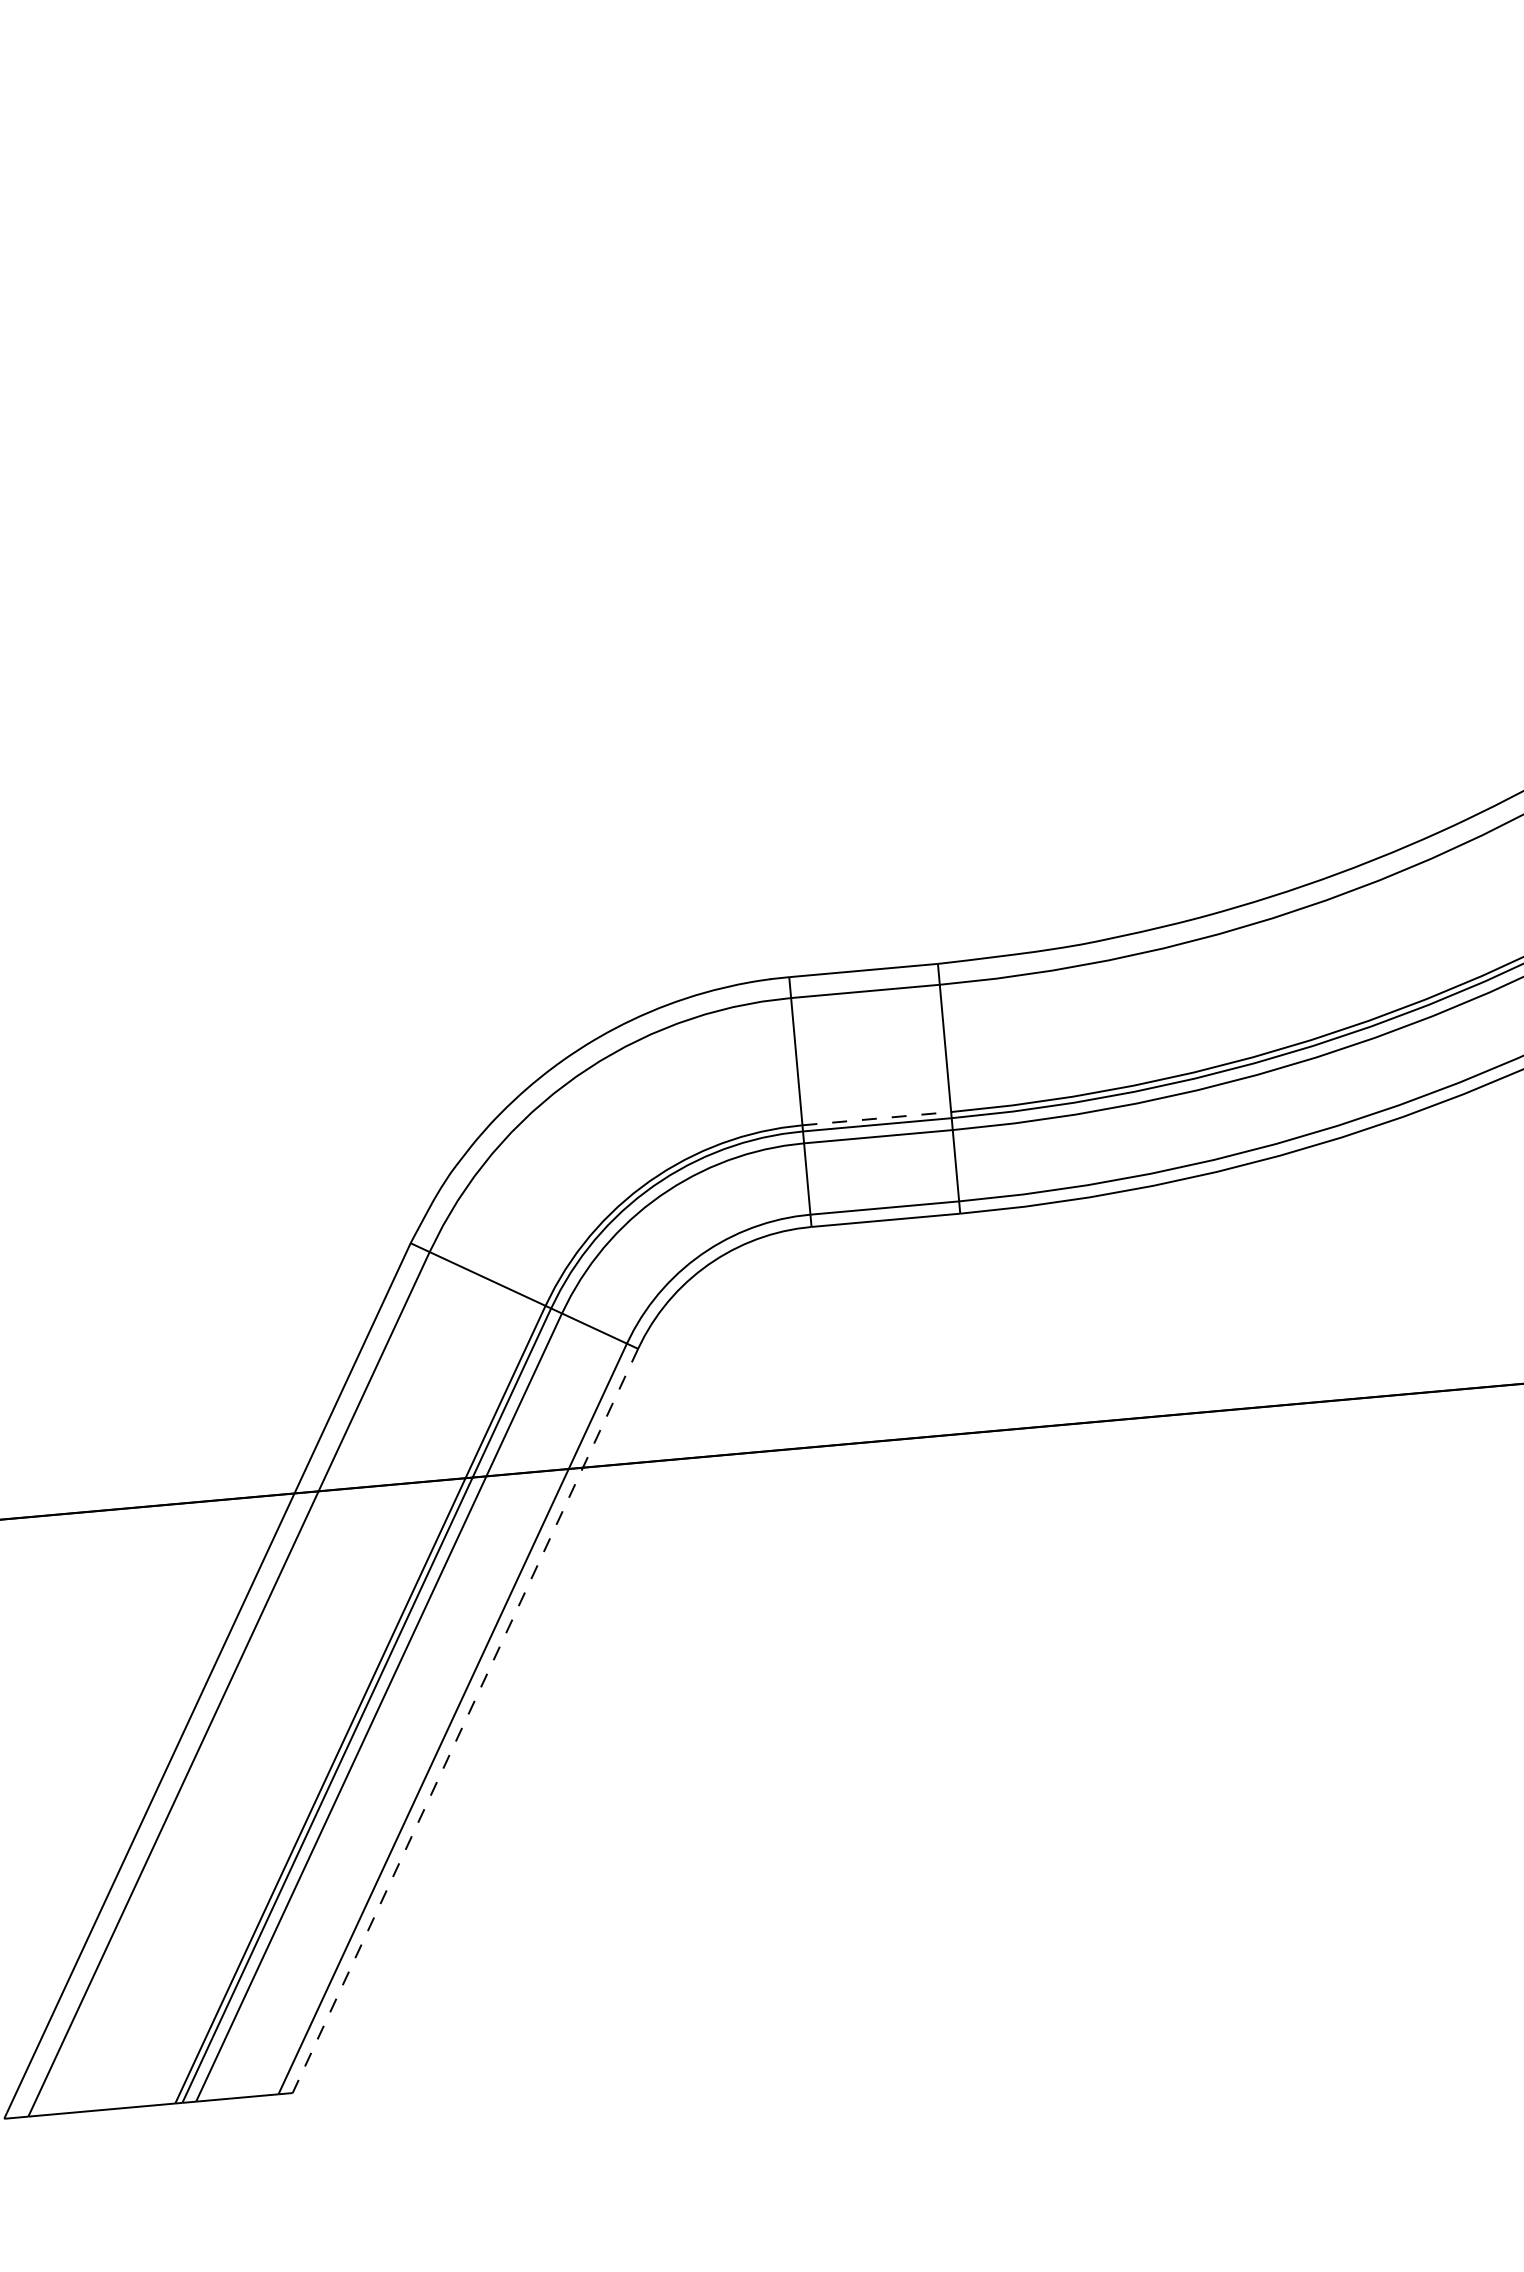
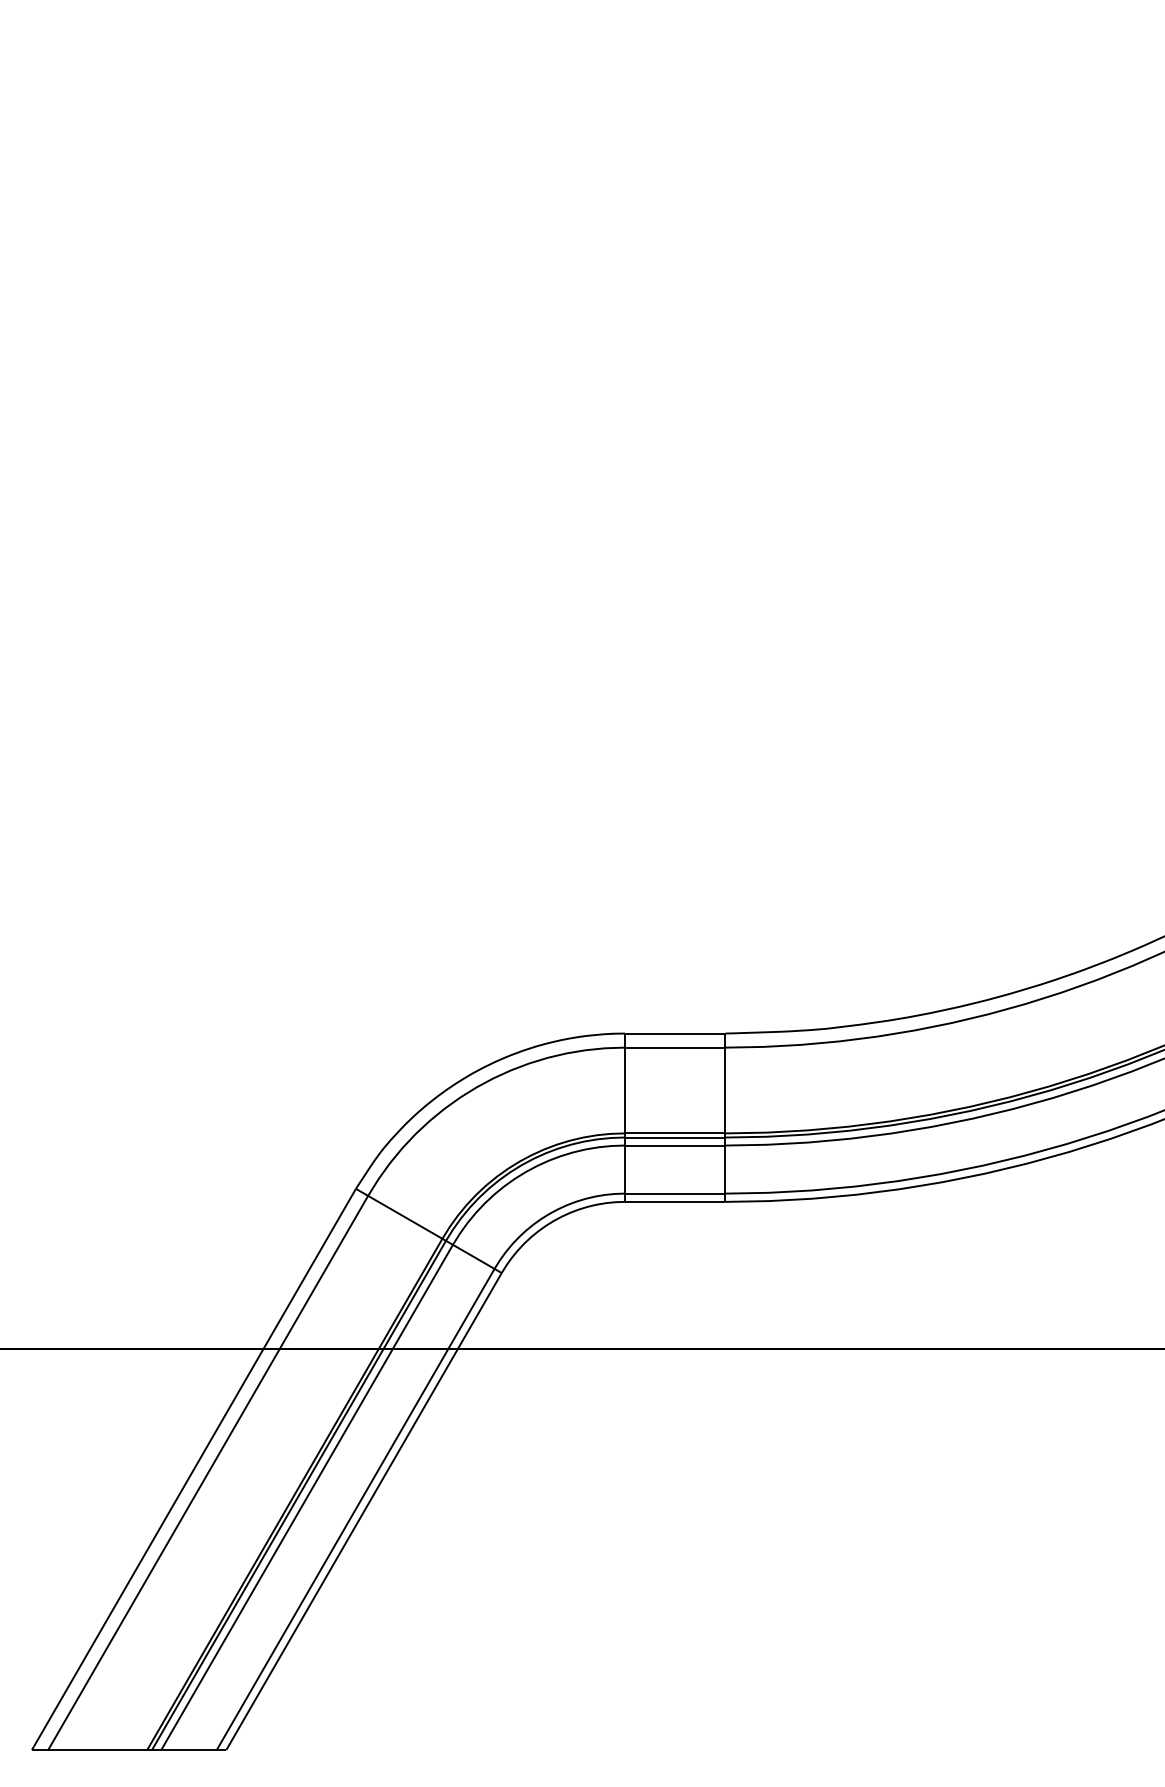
line: (877, 1118) -> (675, 1133), dashed -> solid
line: (464, 1720) -> (363, 1511), dashed -> solid

